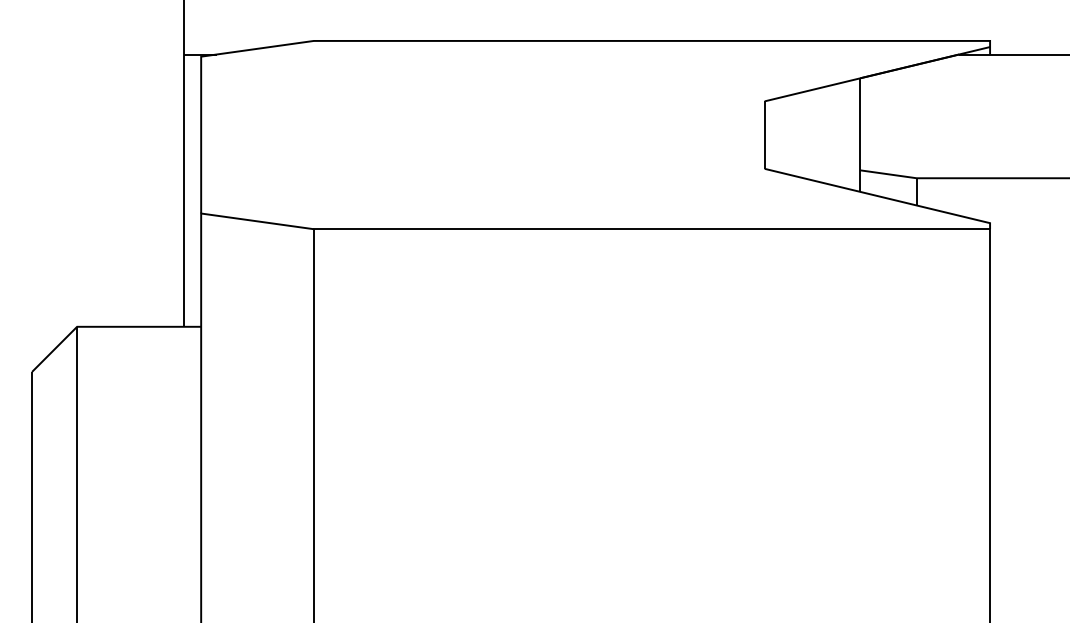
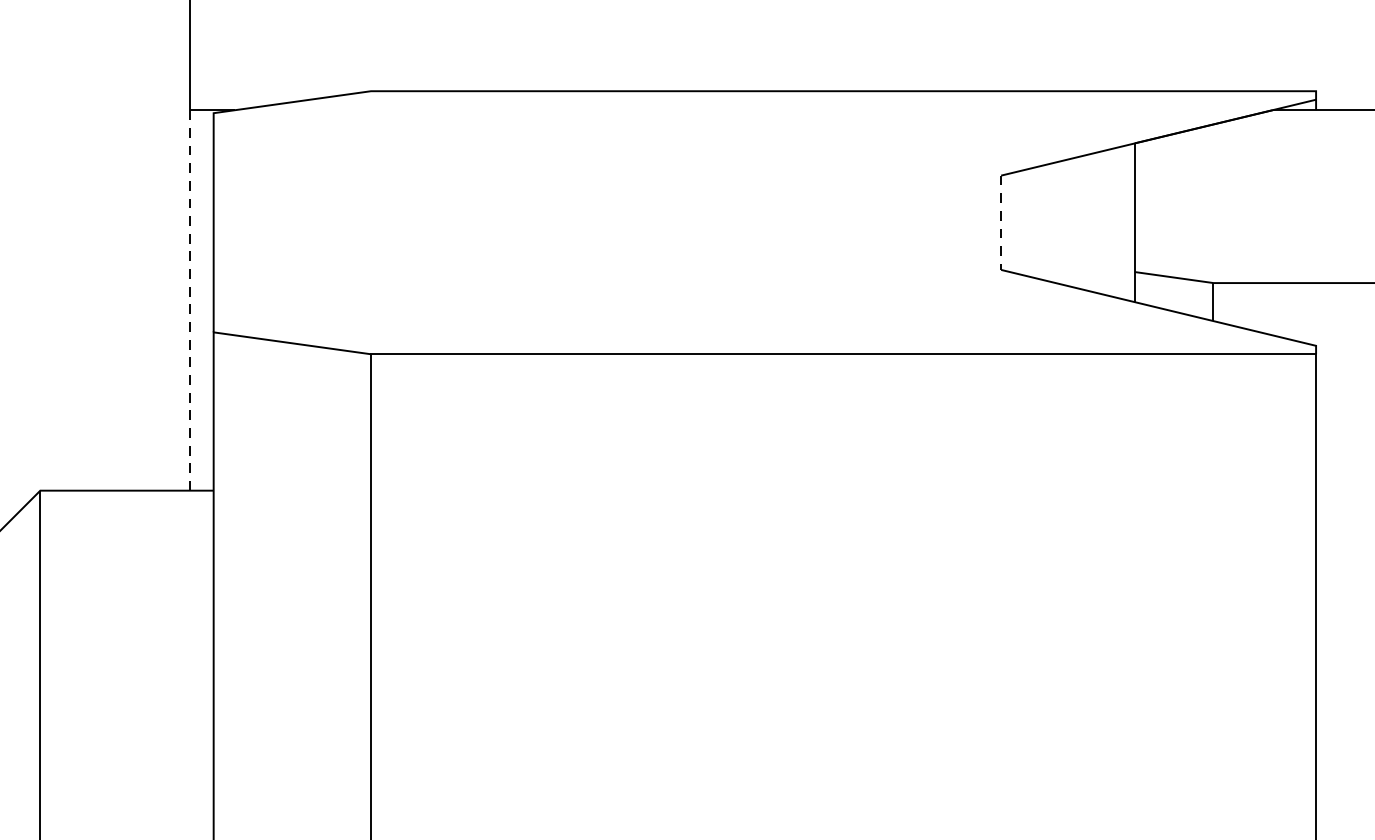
line: (764, 135) -> (1000, 223), solid -> dashed
line: (183, 190) -> (188, 300), solid -> dashed

